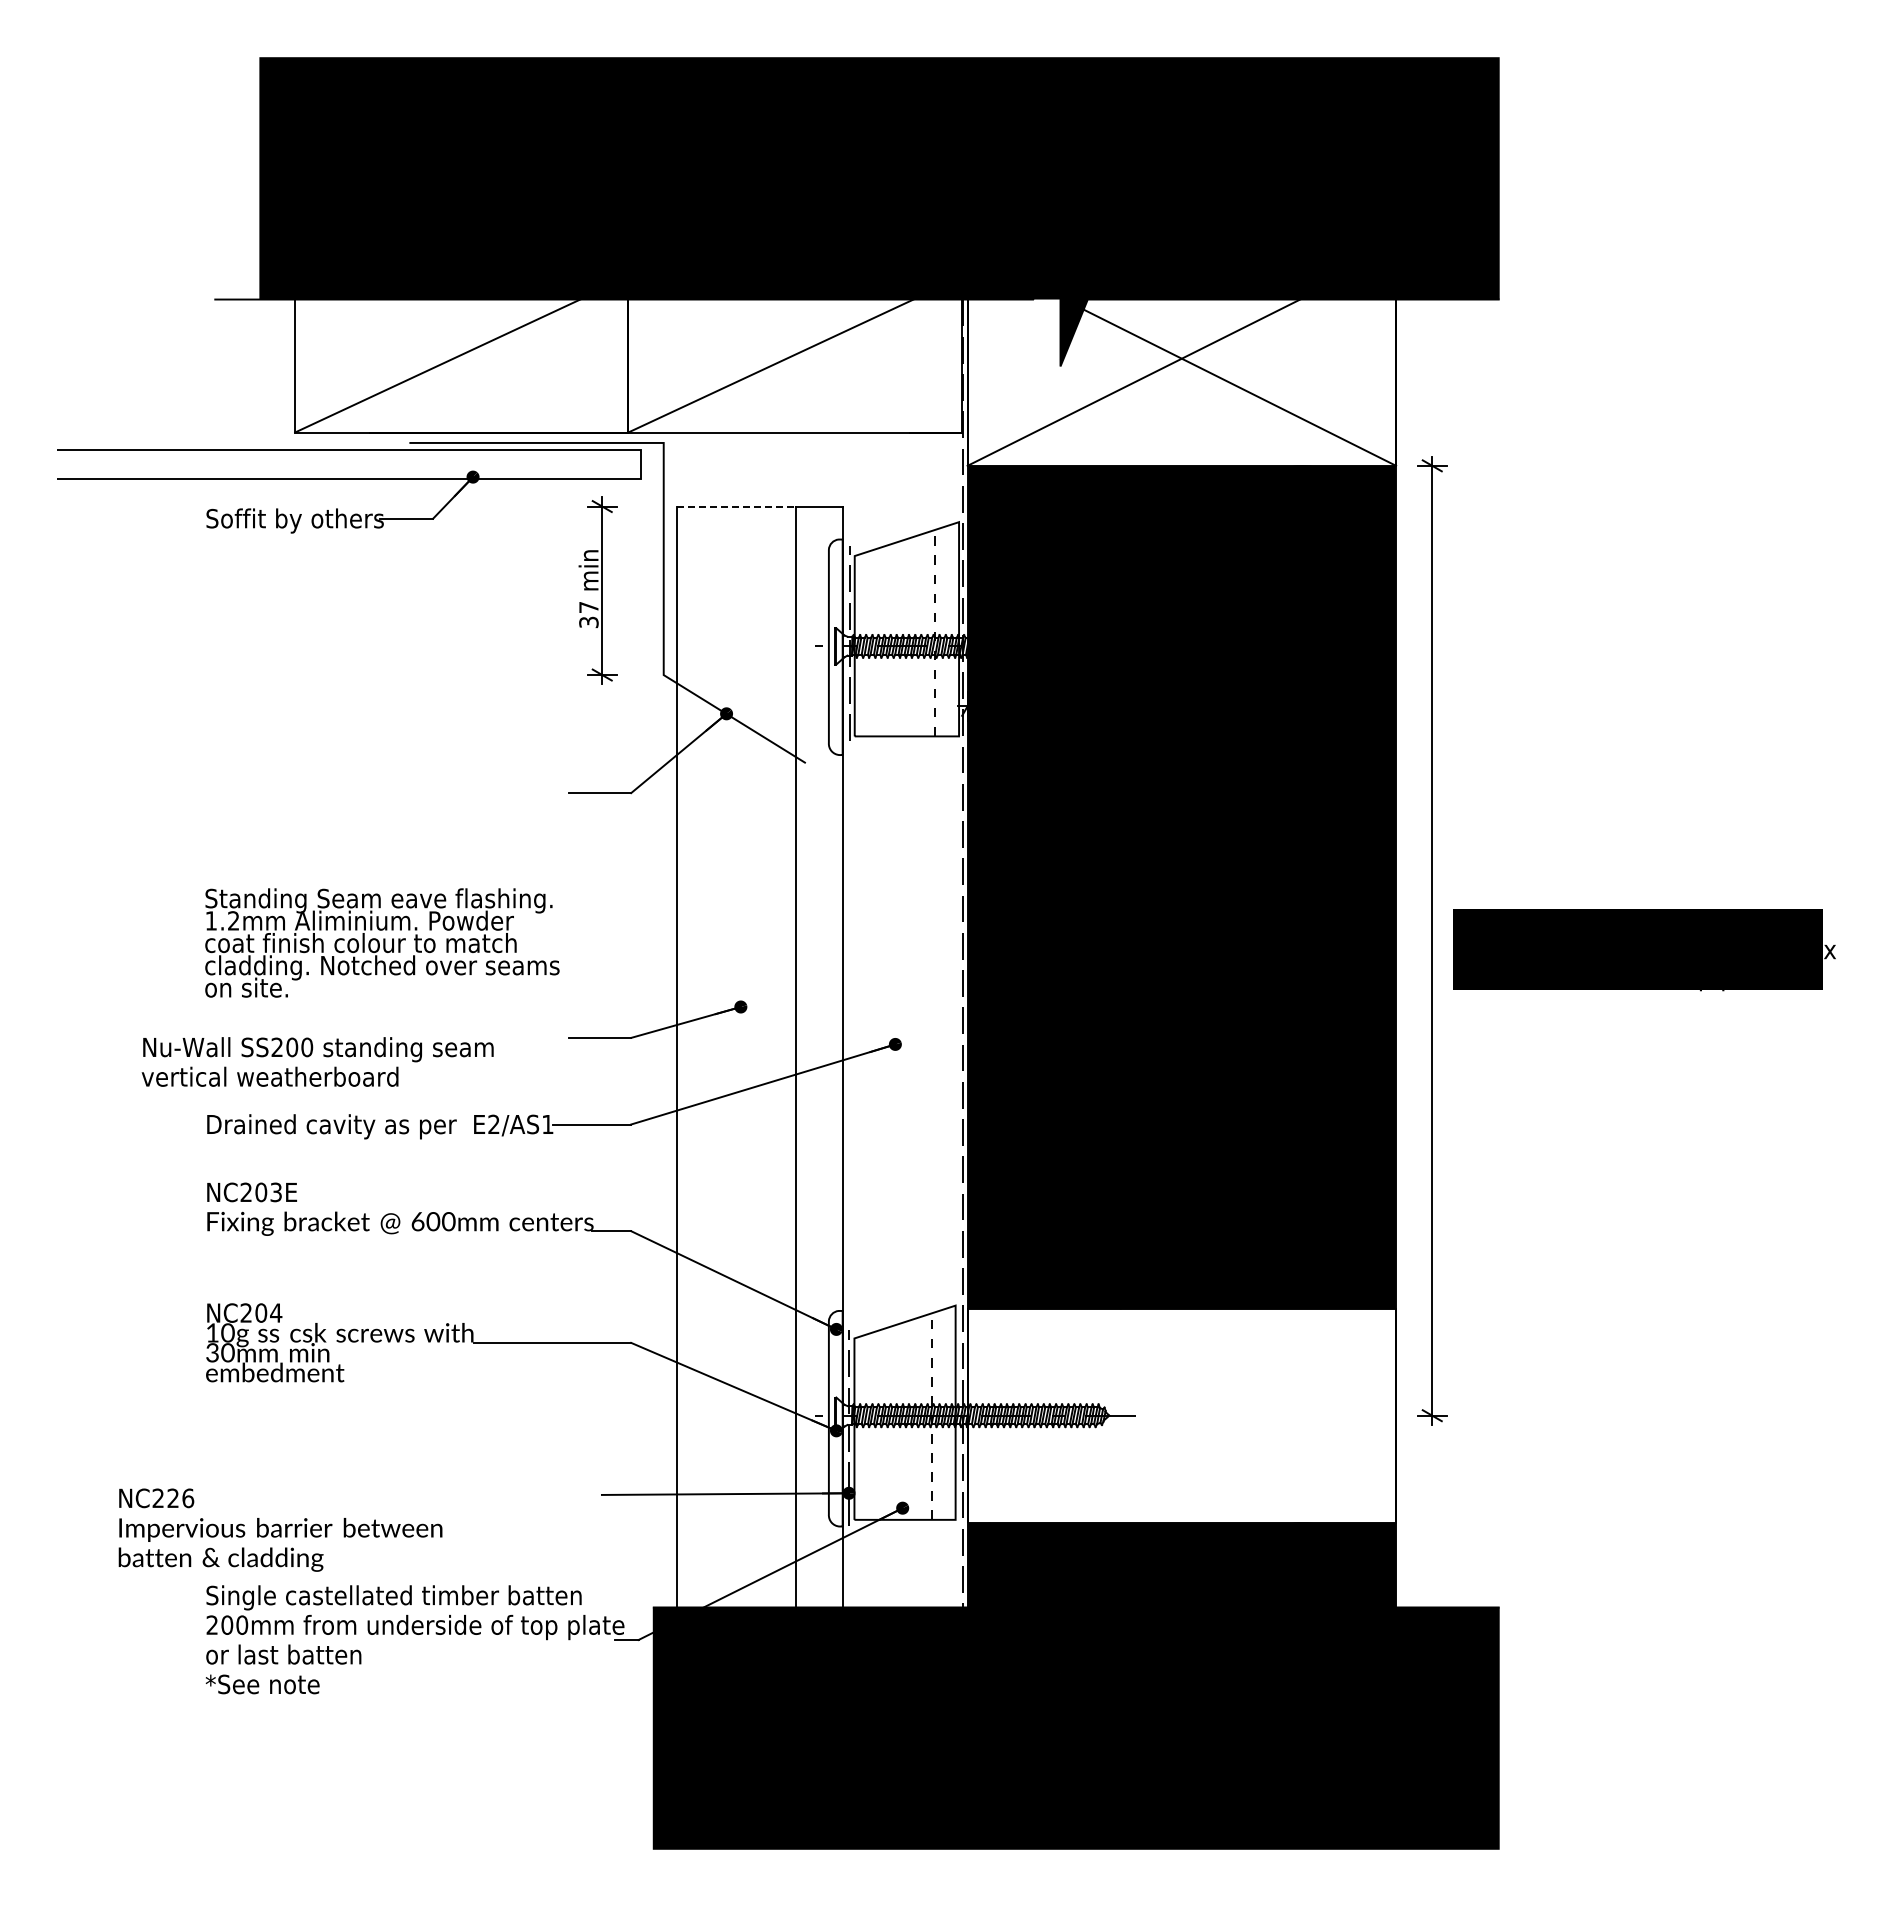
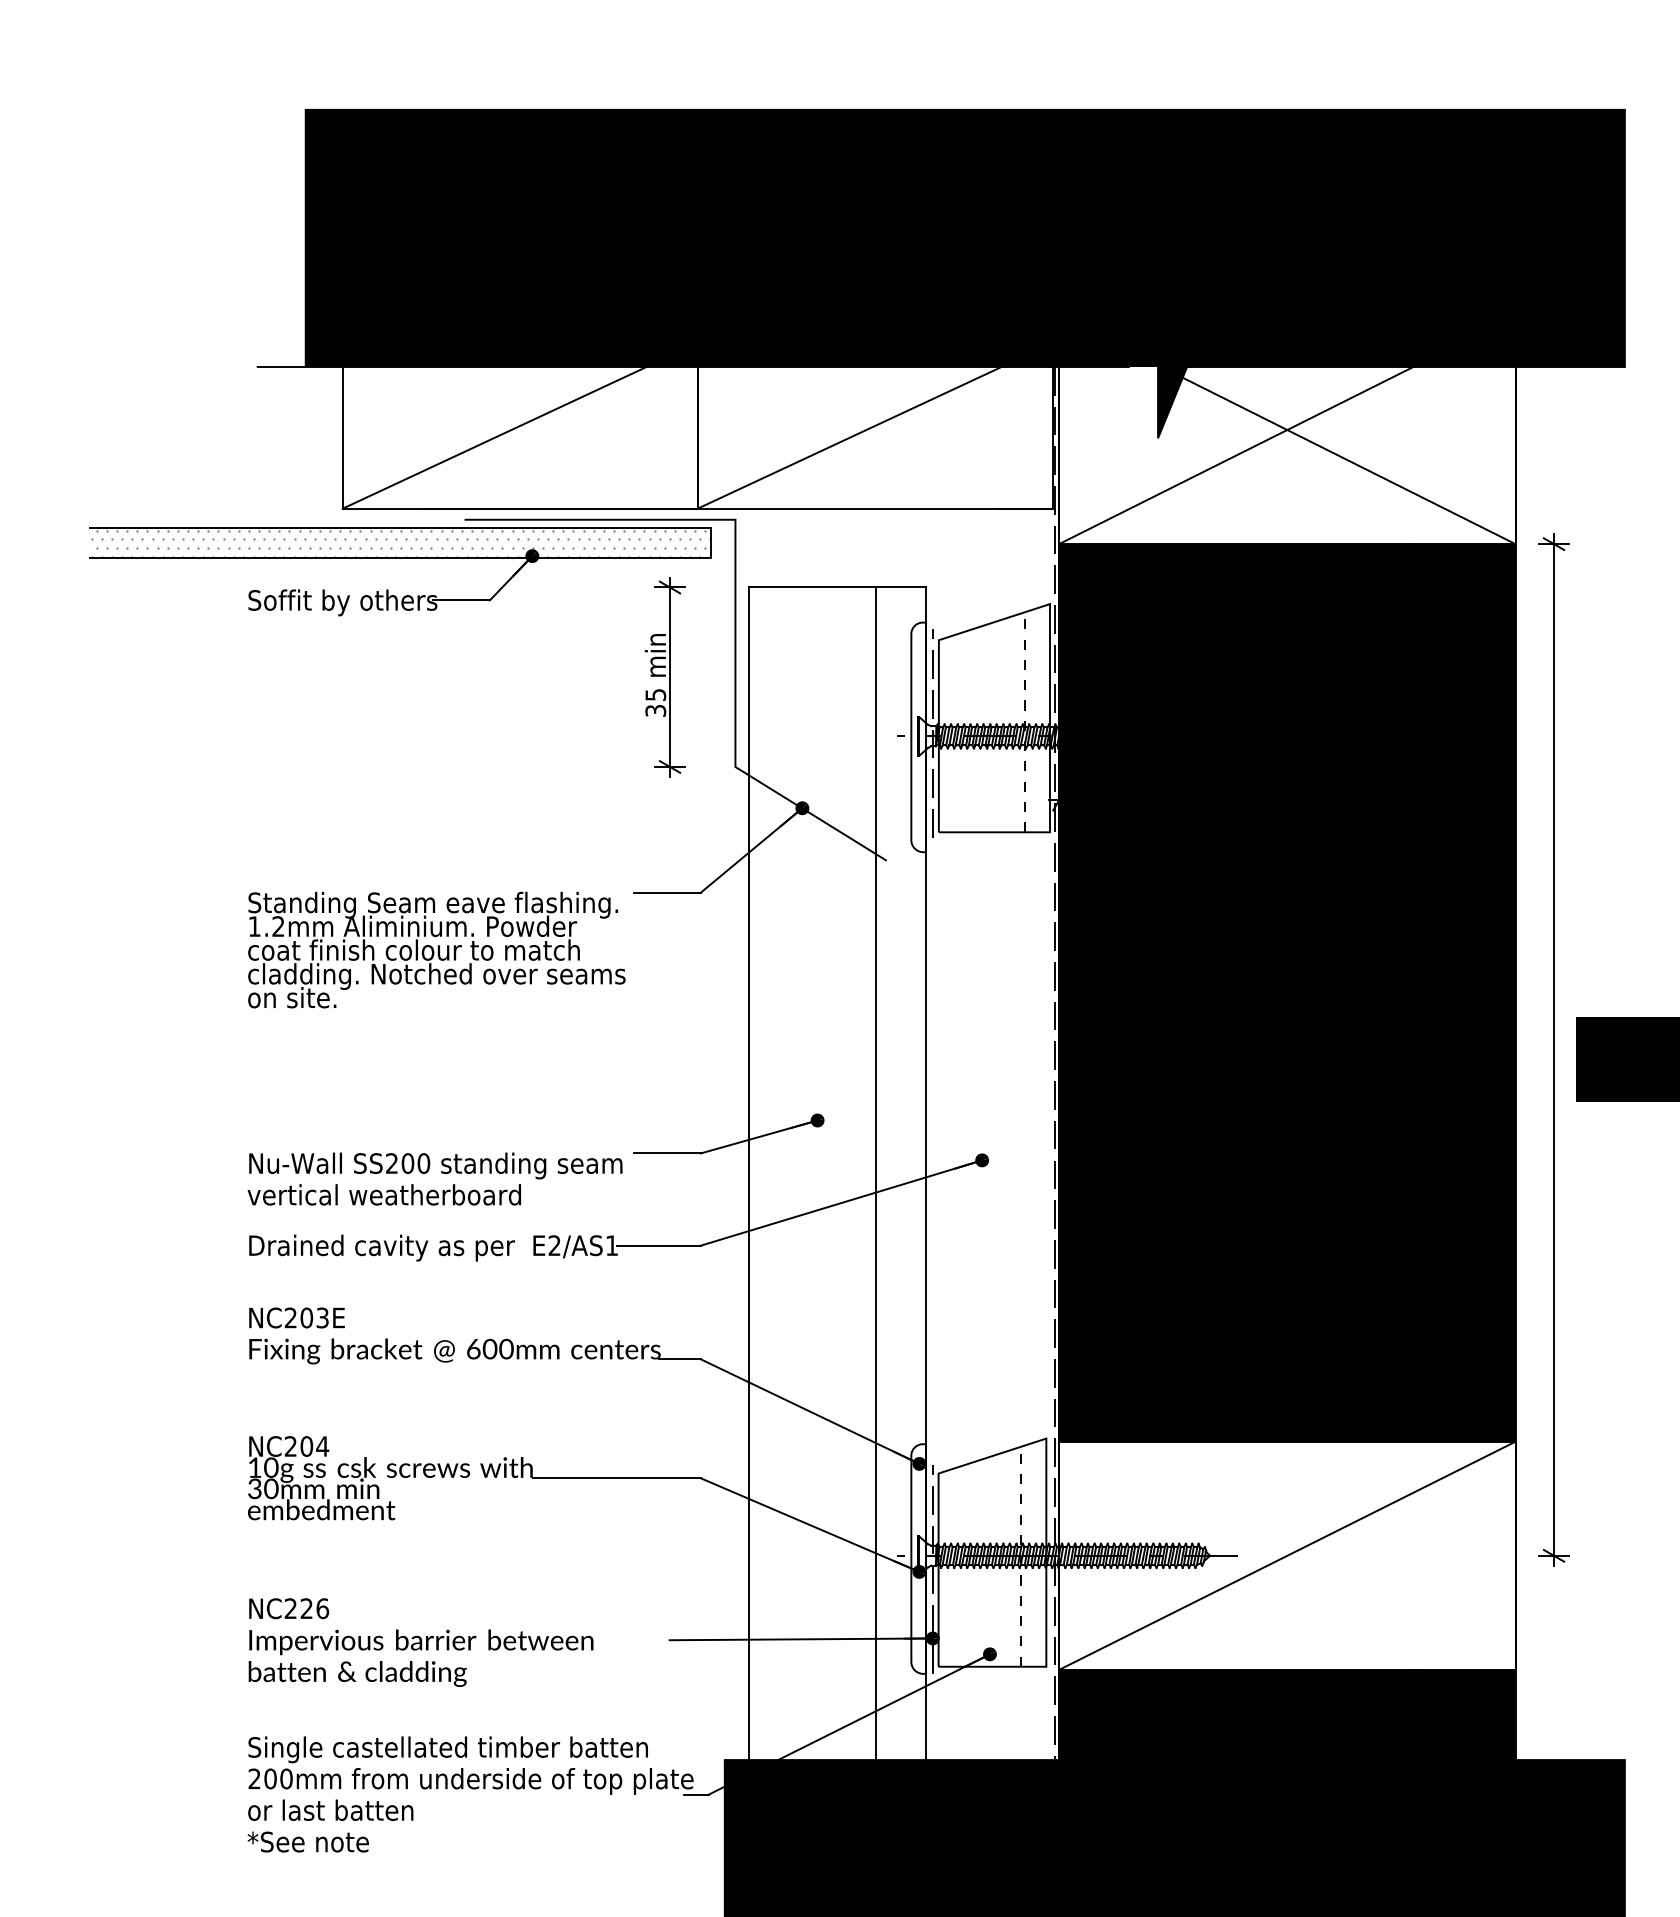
hatch: (349, 465) -> (400, 543), added
line: (736, 506) -> (812, 587), dashed -> solid
text: (588, 607) -> (655, 695), 37 -> 35
text: (382, 942) -> (436, 949), moved
text: (317, 1061) -> (434, 1178), moved
line: (1181, 1415) -> (1286, 1555), added
text: (280, 1529) -> (421, 1641), moved

